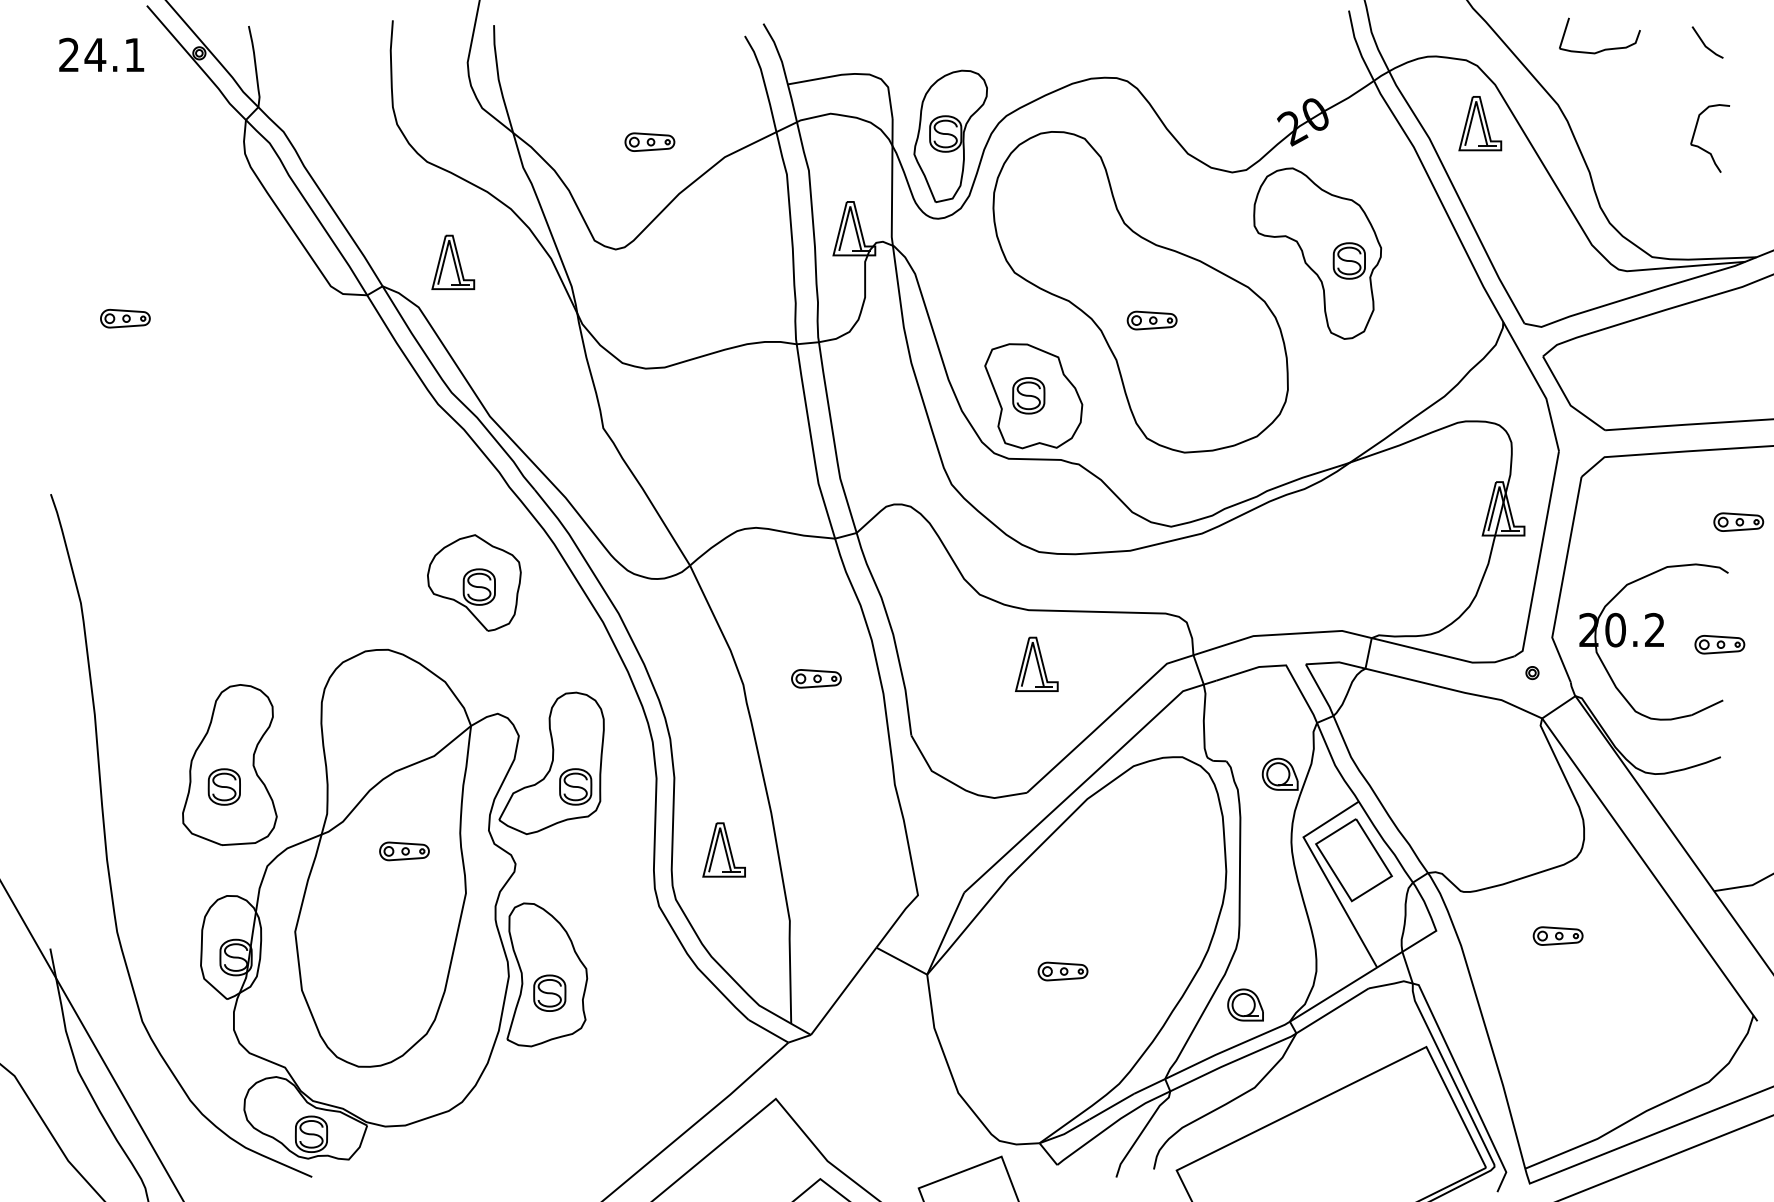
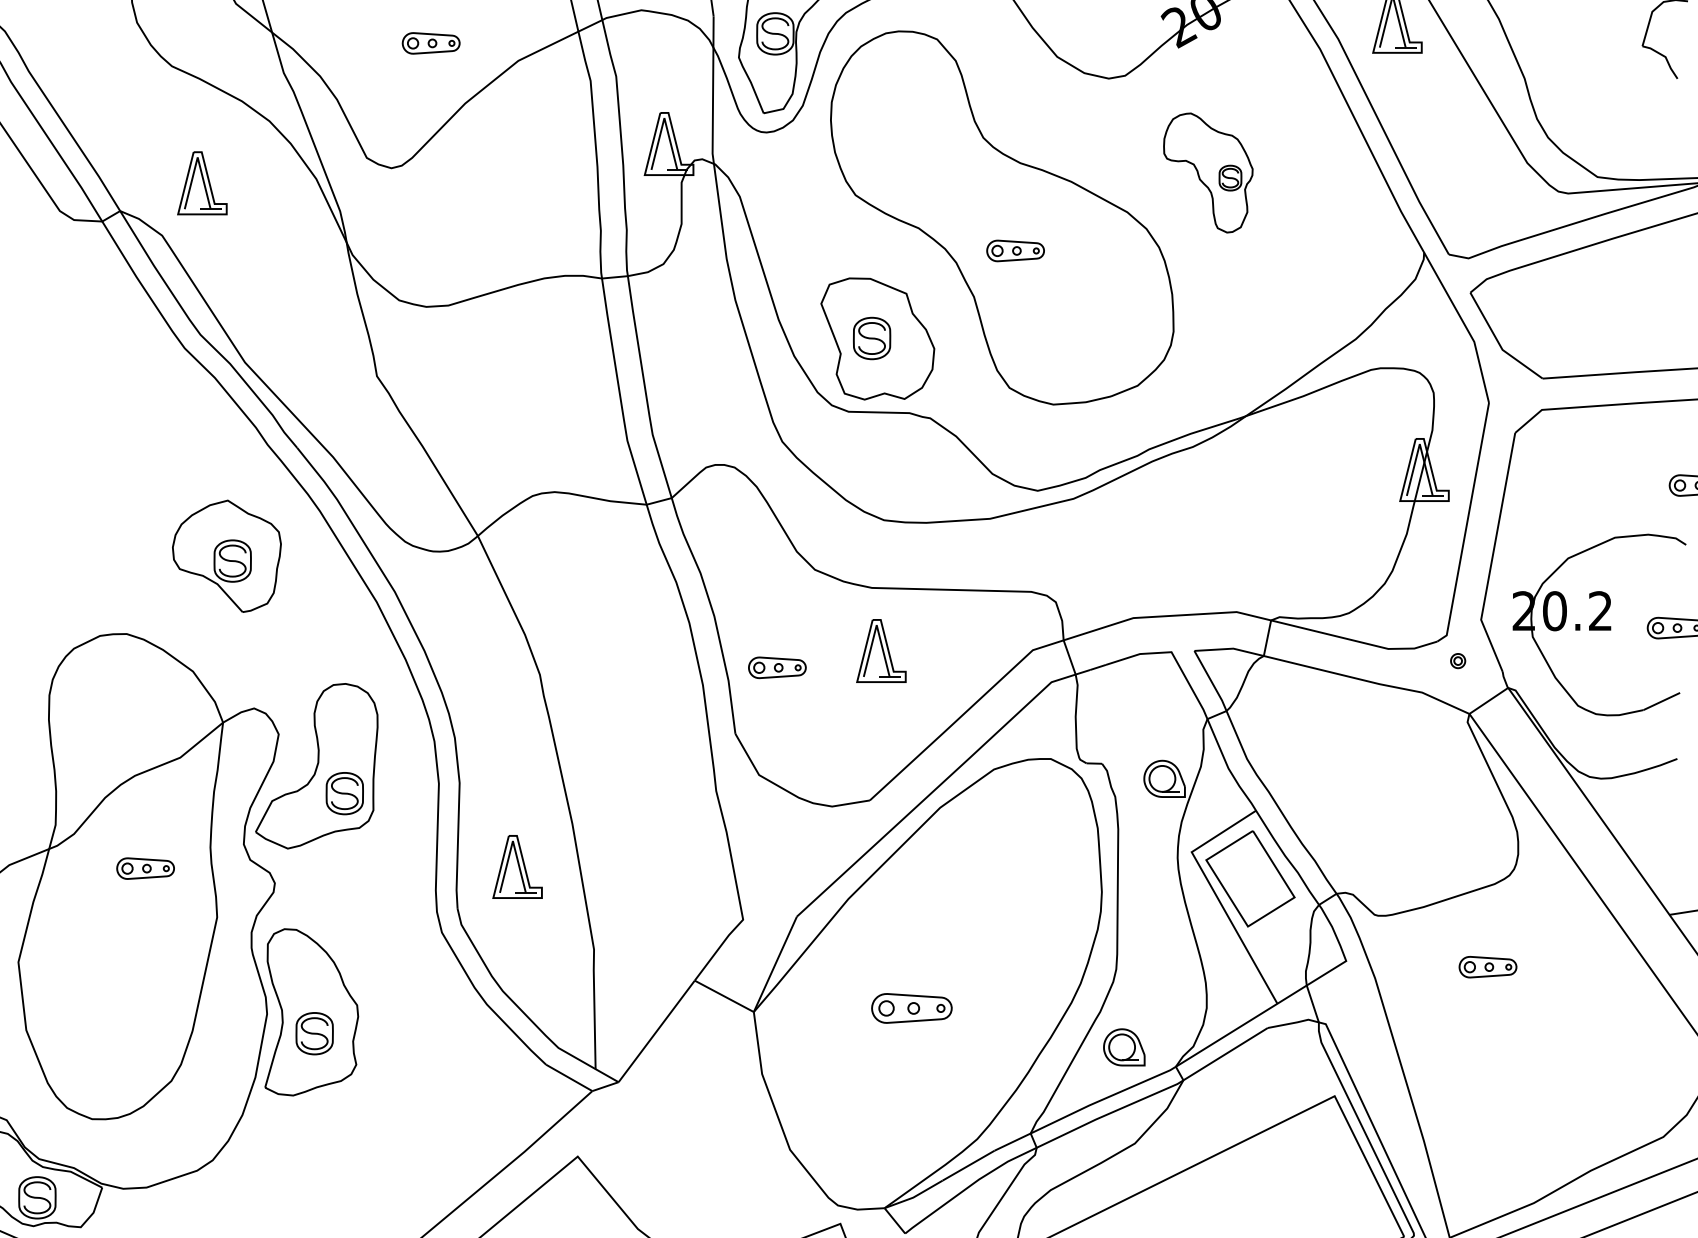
part: (1317, 253) -> (1207, 172), size x0.6
part: (816, 678) -> (777, 667), moved
part: (1062, 971) -> (911, 1008), size x1.4

